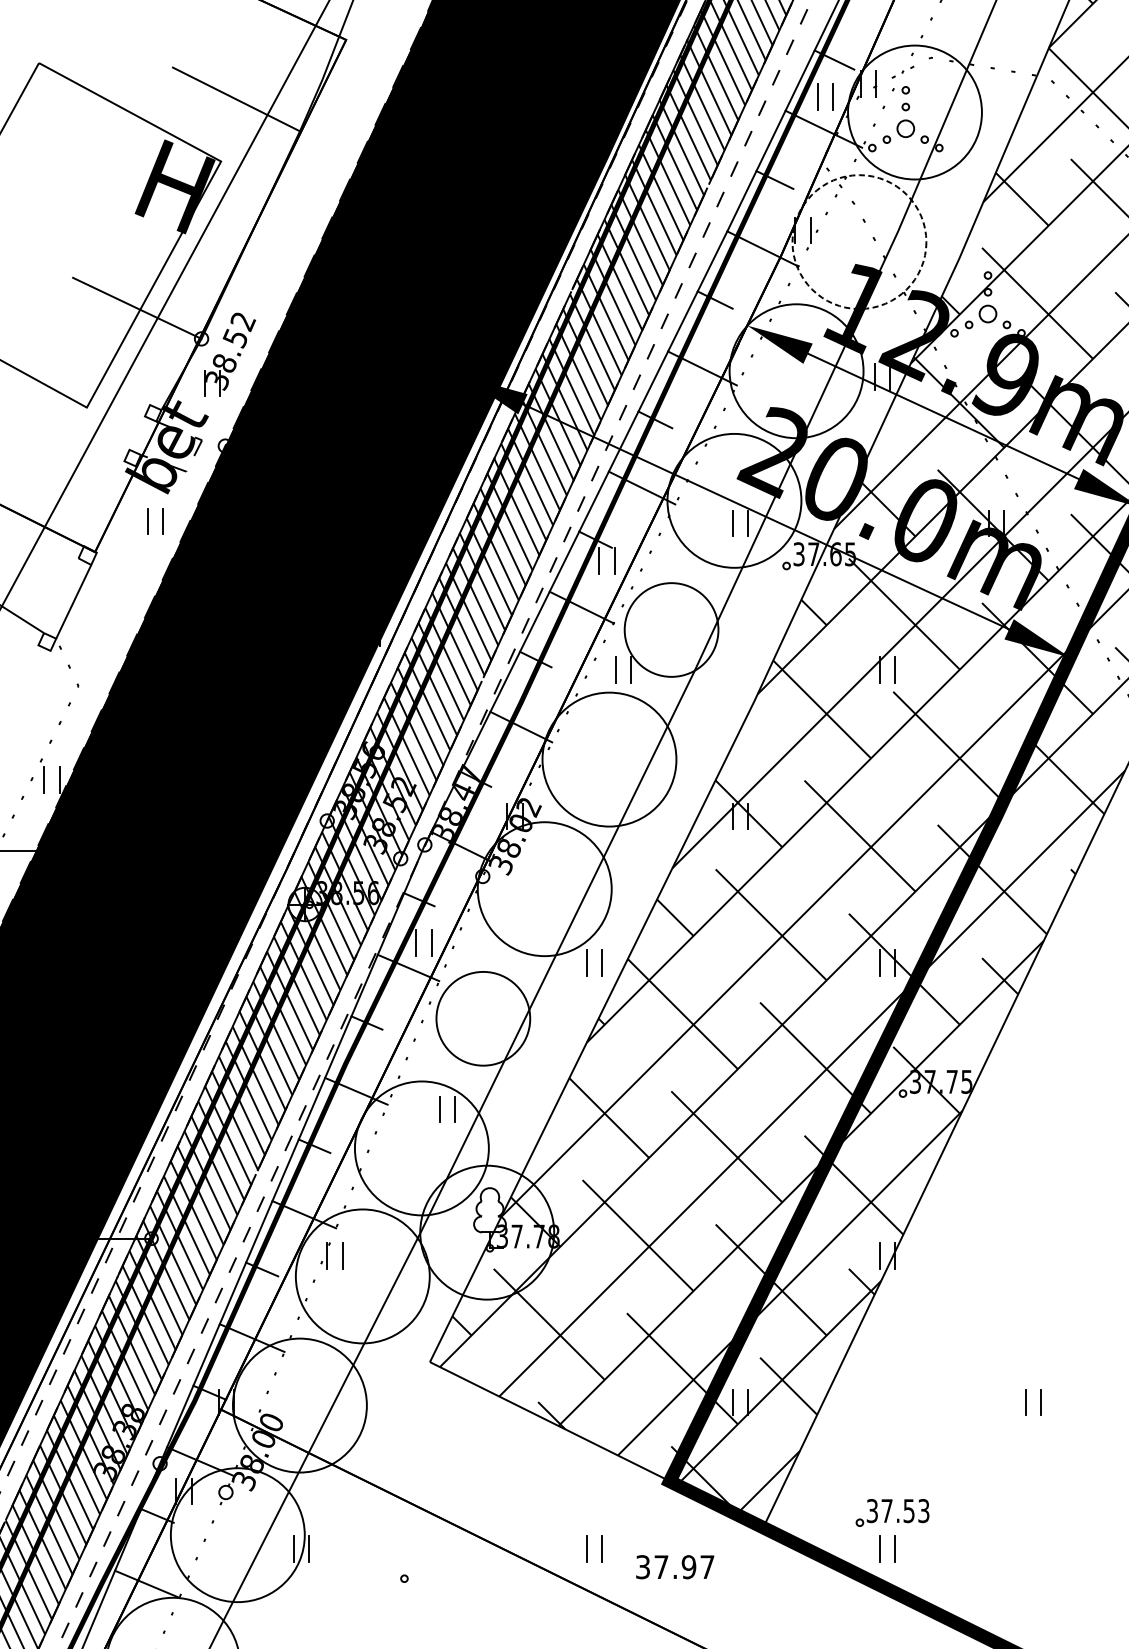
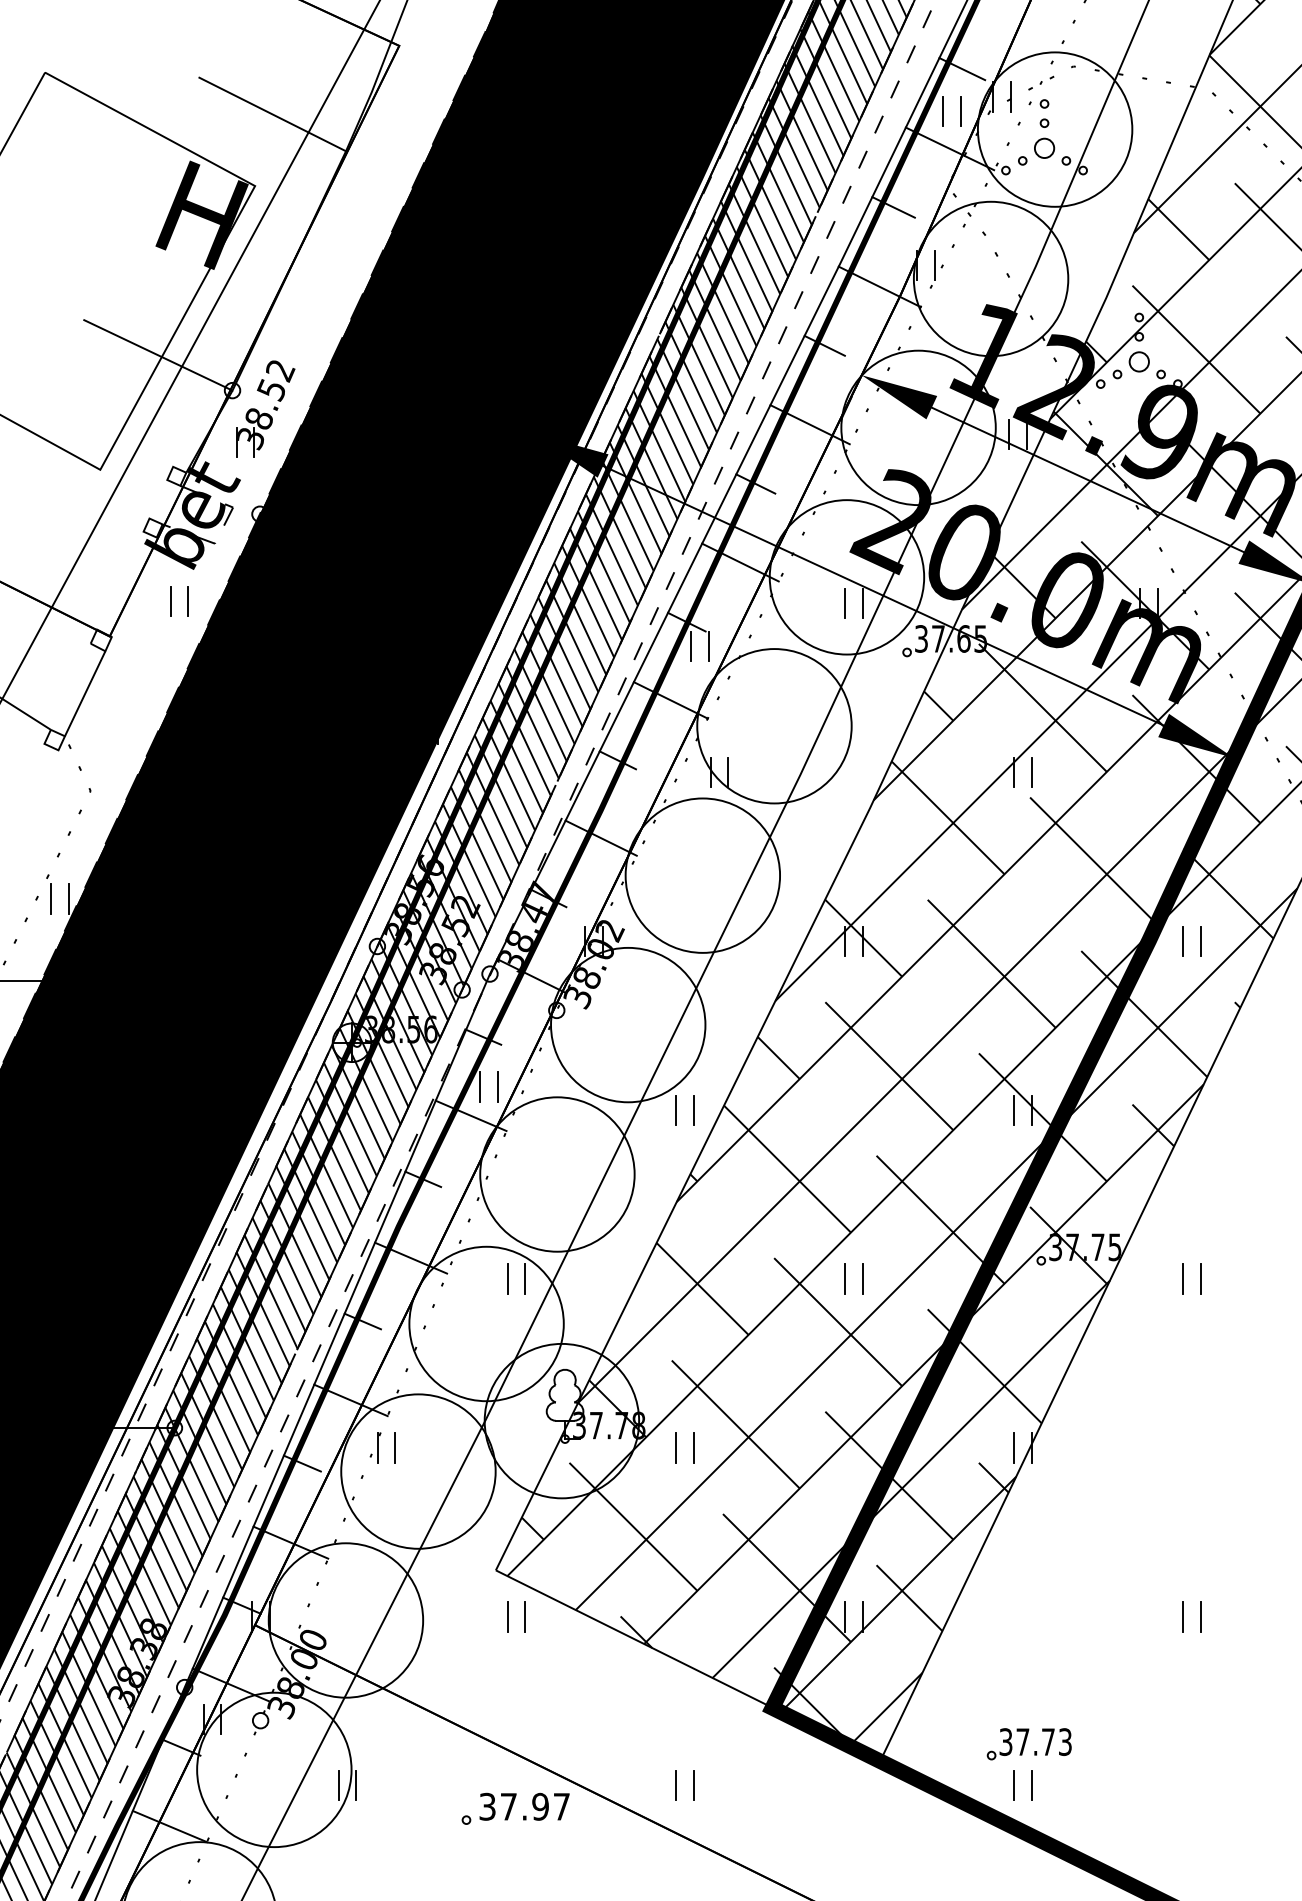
circle: (858, 241) -> (990, 278), dashed -> solid
circle: (671, 630) -> (774, 726), size x1.43
part: (1026, 816) -> (1183, 941), added
circle: (483, 1018) -> (557, 1174), size x1.43
part: (733, 1108) -> (845, 1278), added
part: (1026, 1108) -> (1183, 1278), added
part: (586, 1255) -> (676, 1447), added
part: (440, 1402) -> (508, 1616), added
text: (909, 1511) -> (1048, 1742), 37.53 -> 37.73
text: (675, 1566) -> (524, 1806), moved

